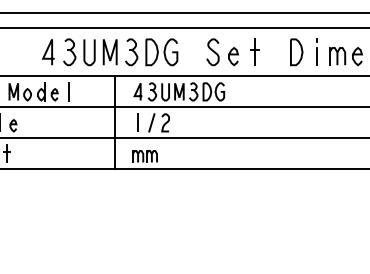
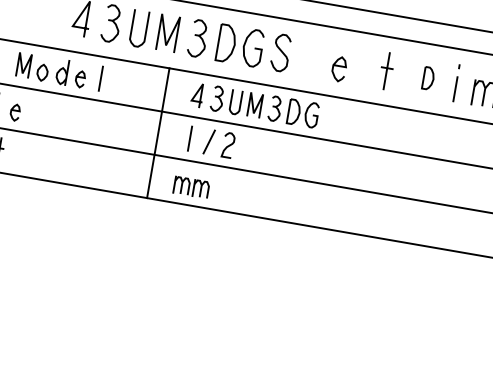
curve: (212, 51) -> (280, 51), moved
part: (254, 51) -> (386, 70), moved
part: (296, 52) -> (428, 78), size x0.6

